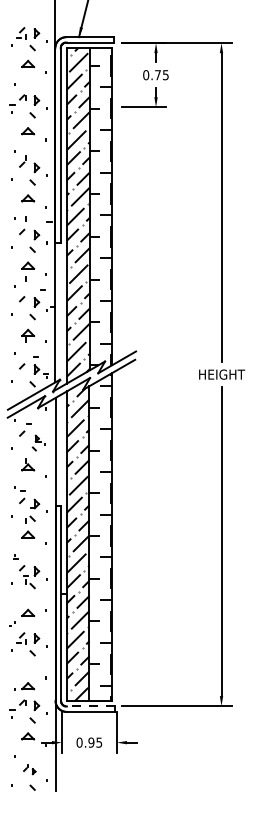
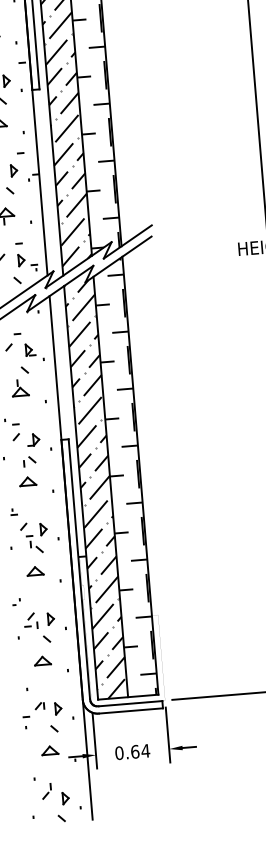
part: (38, 442) -> (31, 357), size x1.43
part: (27, 612) -> (34, 570), moved
part: (28, 686) -> (43, 661), moved
line: (90, 706) -> (130, 703), dashed -> solid
text: (95, 742) -> (140, 751), 0.95 -> 0.64
part: (29, 769) -> (55, 794), size x1.67

